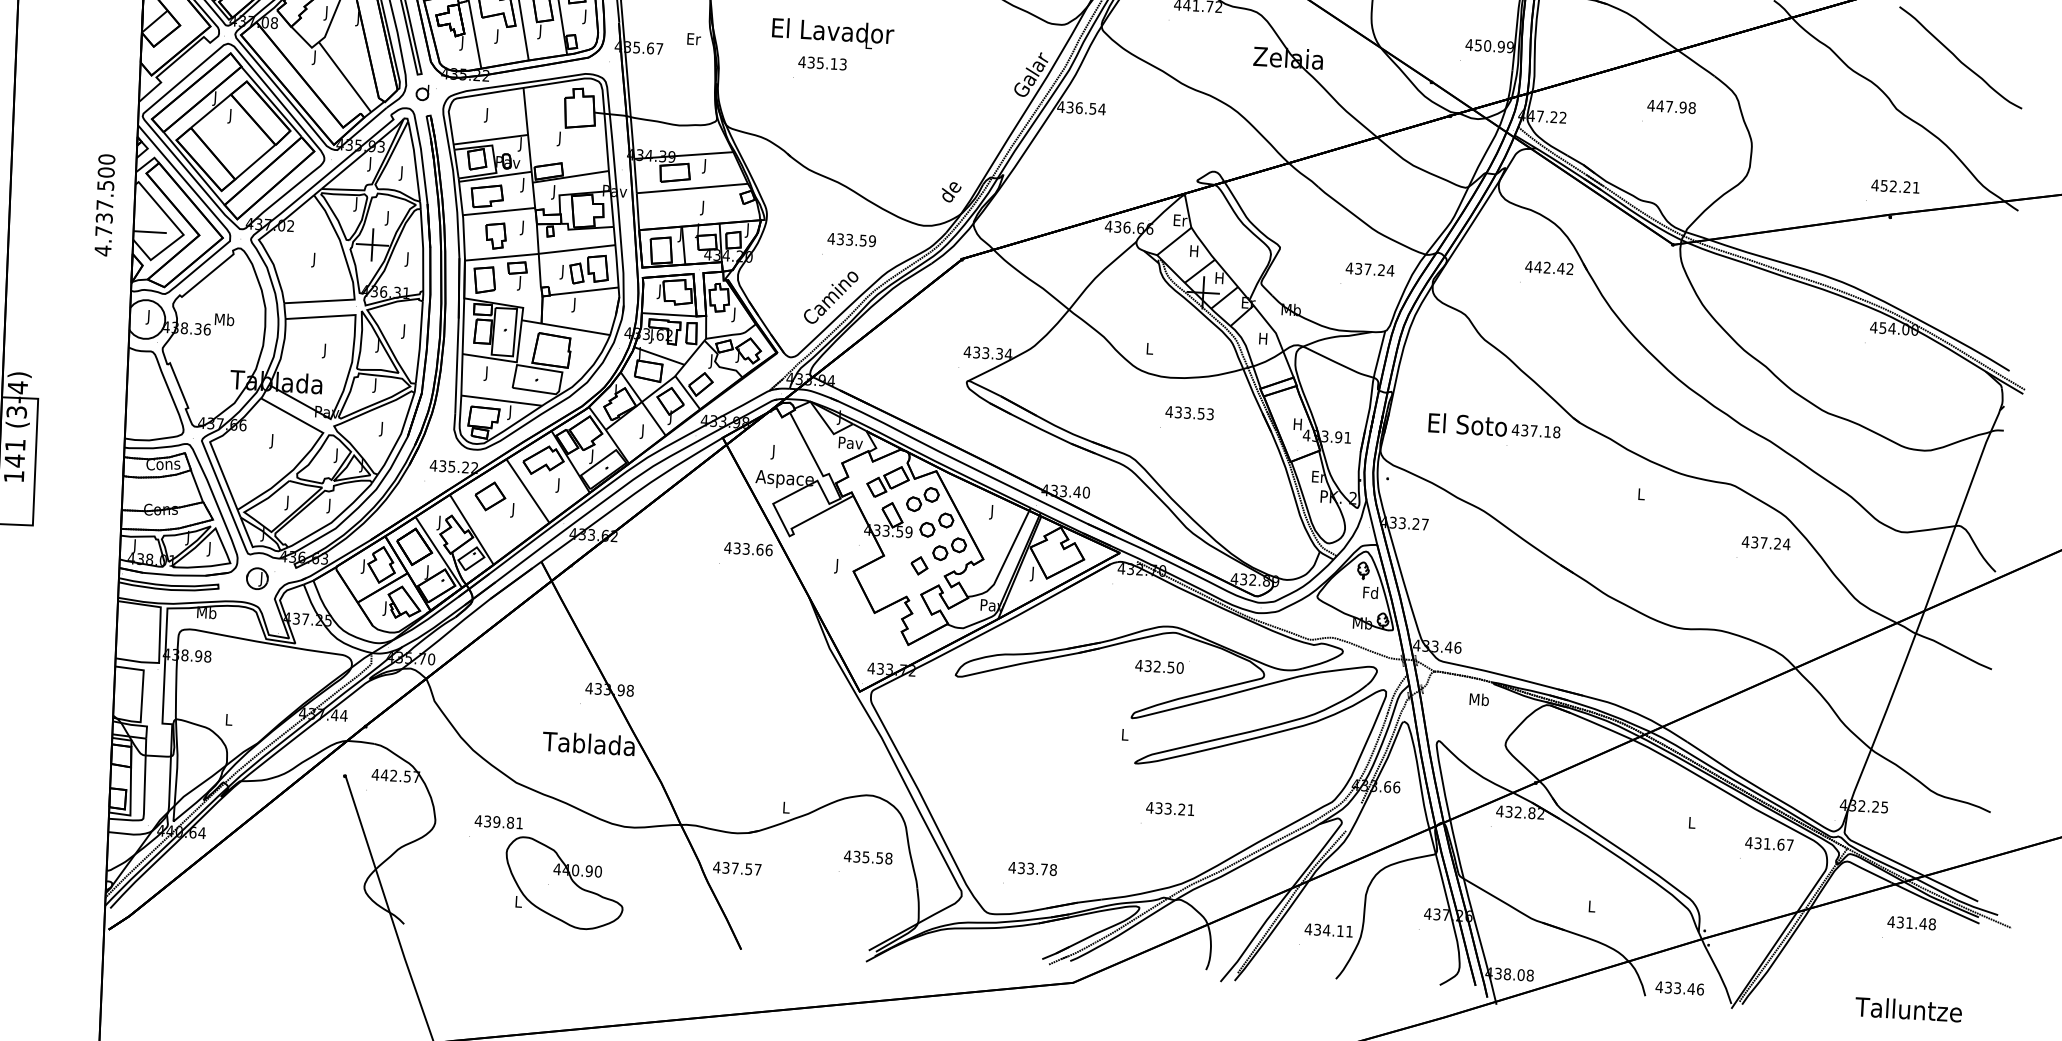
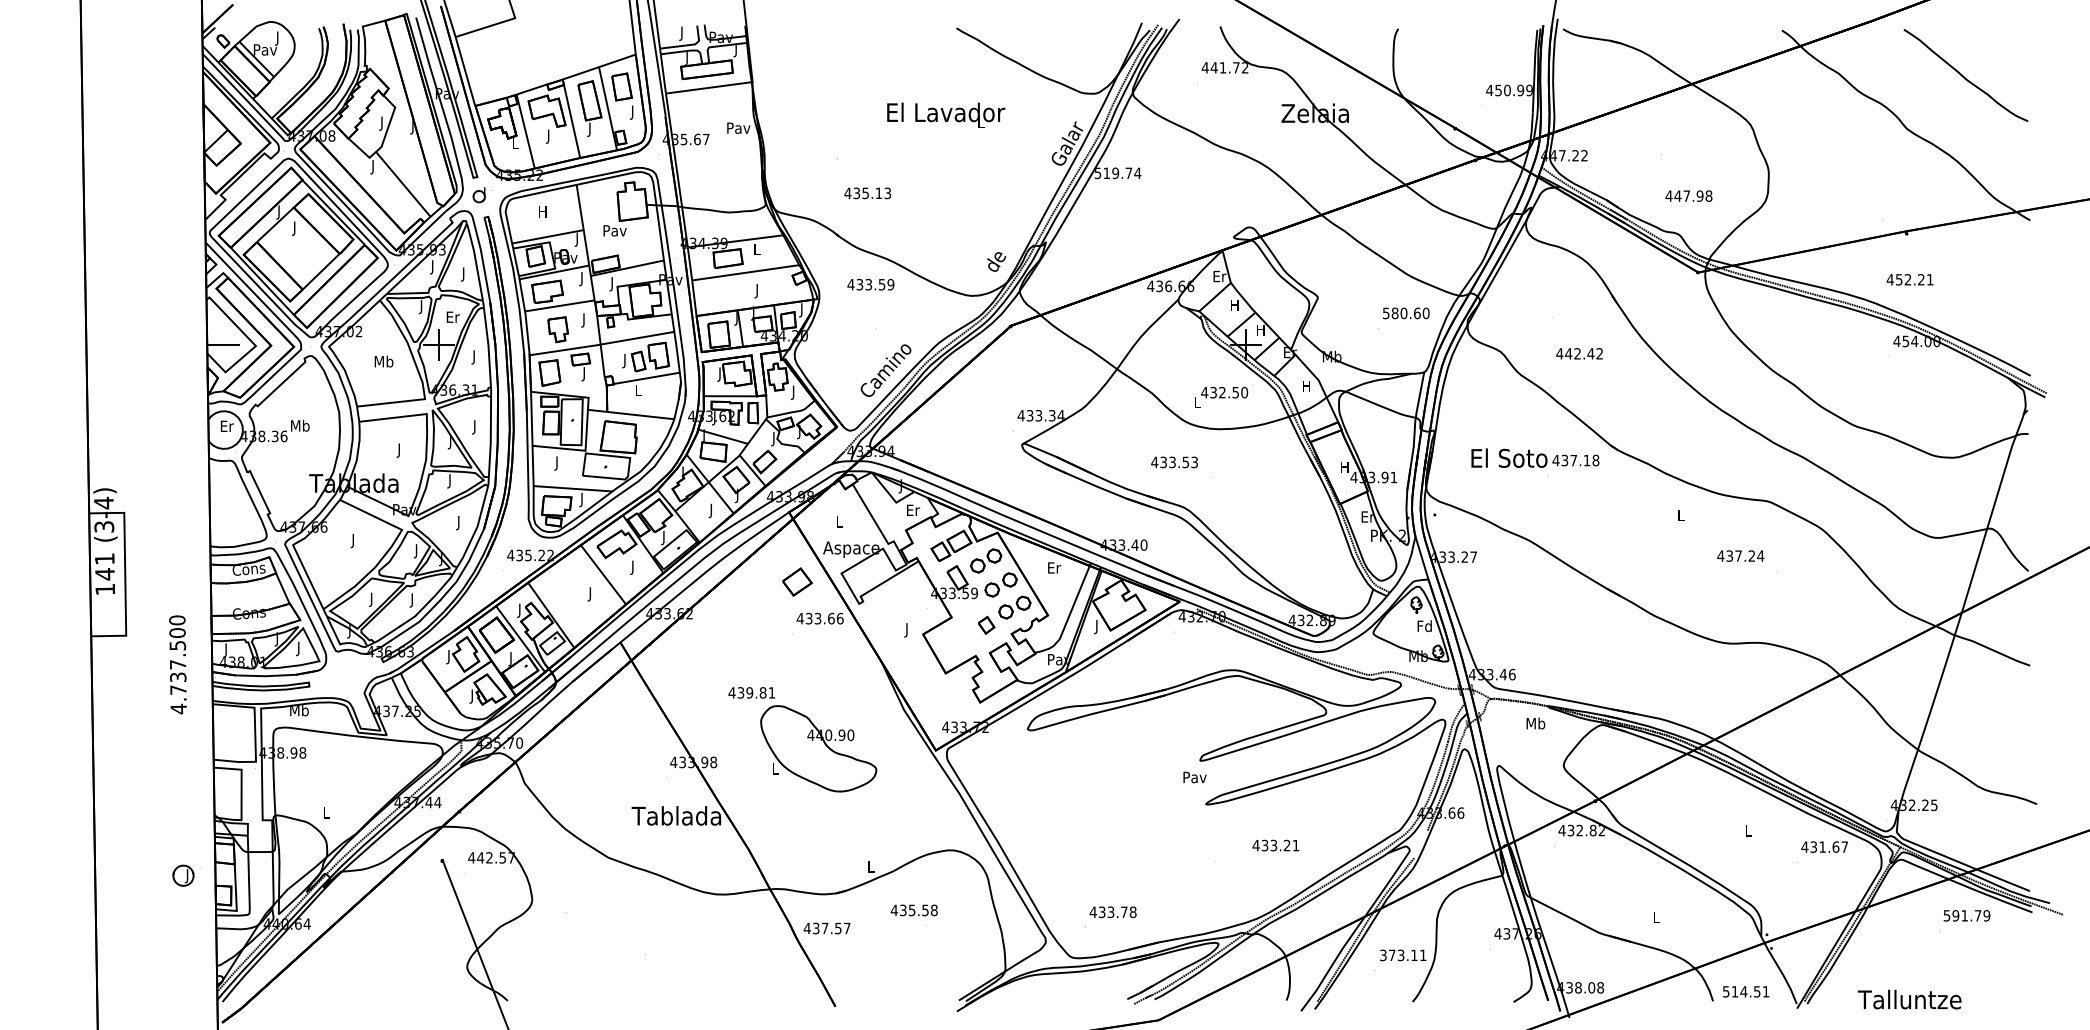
text: (833, 33) -> (946, 114), moved
text: (693, 38) -> (738, 127), Er -> Pav
text: (462, 43) -> (515, 145), J -> L
text: (822, 63) -> (867, 193), moved
text: (1671, 106) -> (1688, 195), moved
text: (1077, 108) -> (1113, 173), 436.54 -> 519.74
text: (486, 115) -> (542, 213), J -> H
text: (559, 139) -> (614, 232), J -> Pav
text: (705, 166) -> (757, 250), J -> L
text: (1894, 186) -> (1909, 279), moved
text: (104, 204) -> (177, 664), moved
text: (387, 218) -> (452, 318), J -> Er
text: (851, 239) -> (870, 284), moved
text: (314, 259) -> (383, 362), J -> Mb
text: (1549, 267) -> (1579, 353), moved
text: (1369, 269) -> (1405, 313), 437.24 -> 580.60
text: (574, 305) -> (638, 392), J -> L
text: (148, 317) -> (226, 427), J -> Er
text: (1189, 413) -> (1174, 462), moved
text: (850, 443) -> (912, 510), Pav -> Er
text: (774, 452) -> (839, 523), J -> L
part: (490, 495) -> (797, 581), moved
text: (992, 512) -> (1054, 569), J -> Er
text: (1765, 542) -> (1740, 555), moved
part: (260, 578) -> (186, 875), moved
text: (1162, 665) -> (1227, 391), moved
text: (1124, 734) -> (1194, 777), L -> Pav
text: (1169, 808) -> (1275, 845), moved
text: (867, 857) -> (913, 910), moved
part: (548, 873) -> (802, 739), moved
text: (1911, 922) -> (1966, 915), 431.48 -> 591.79
text: (1316, 929) -> (1391, 955), 434.11 -> 373.11
text: (1679, 987) -> (1745, 991), 433.46 -> 514.51
text: (1908, 1009) -> (1909, 999), moved

